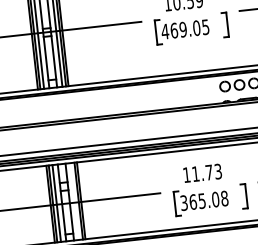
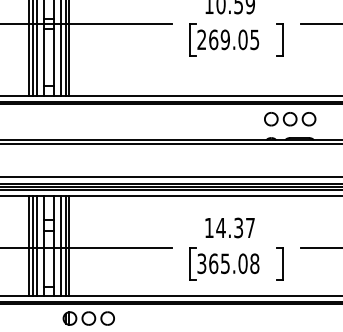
text: (164, 31) -> (201, 39), 469.05 -> 269.05
text: (206, 172) -> (235, 227), 11.73 -> 14.37
line: (75, 200) -> (61, 245), added

